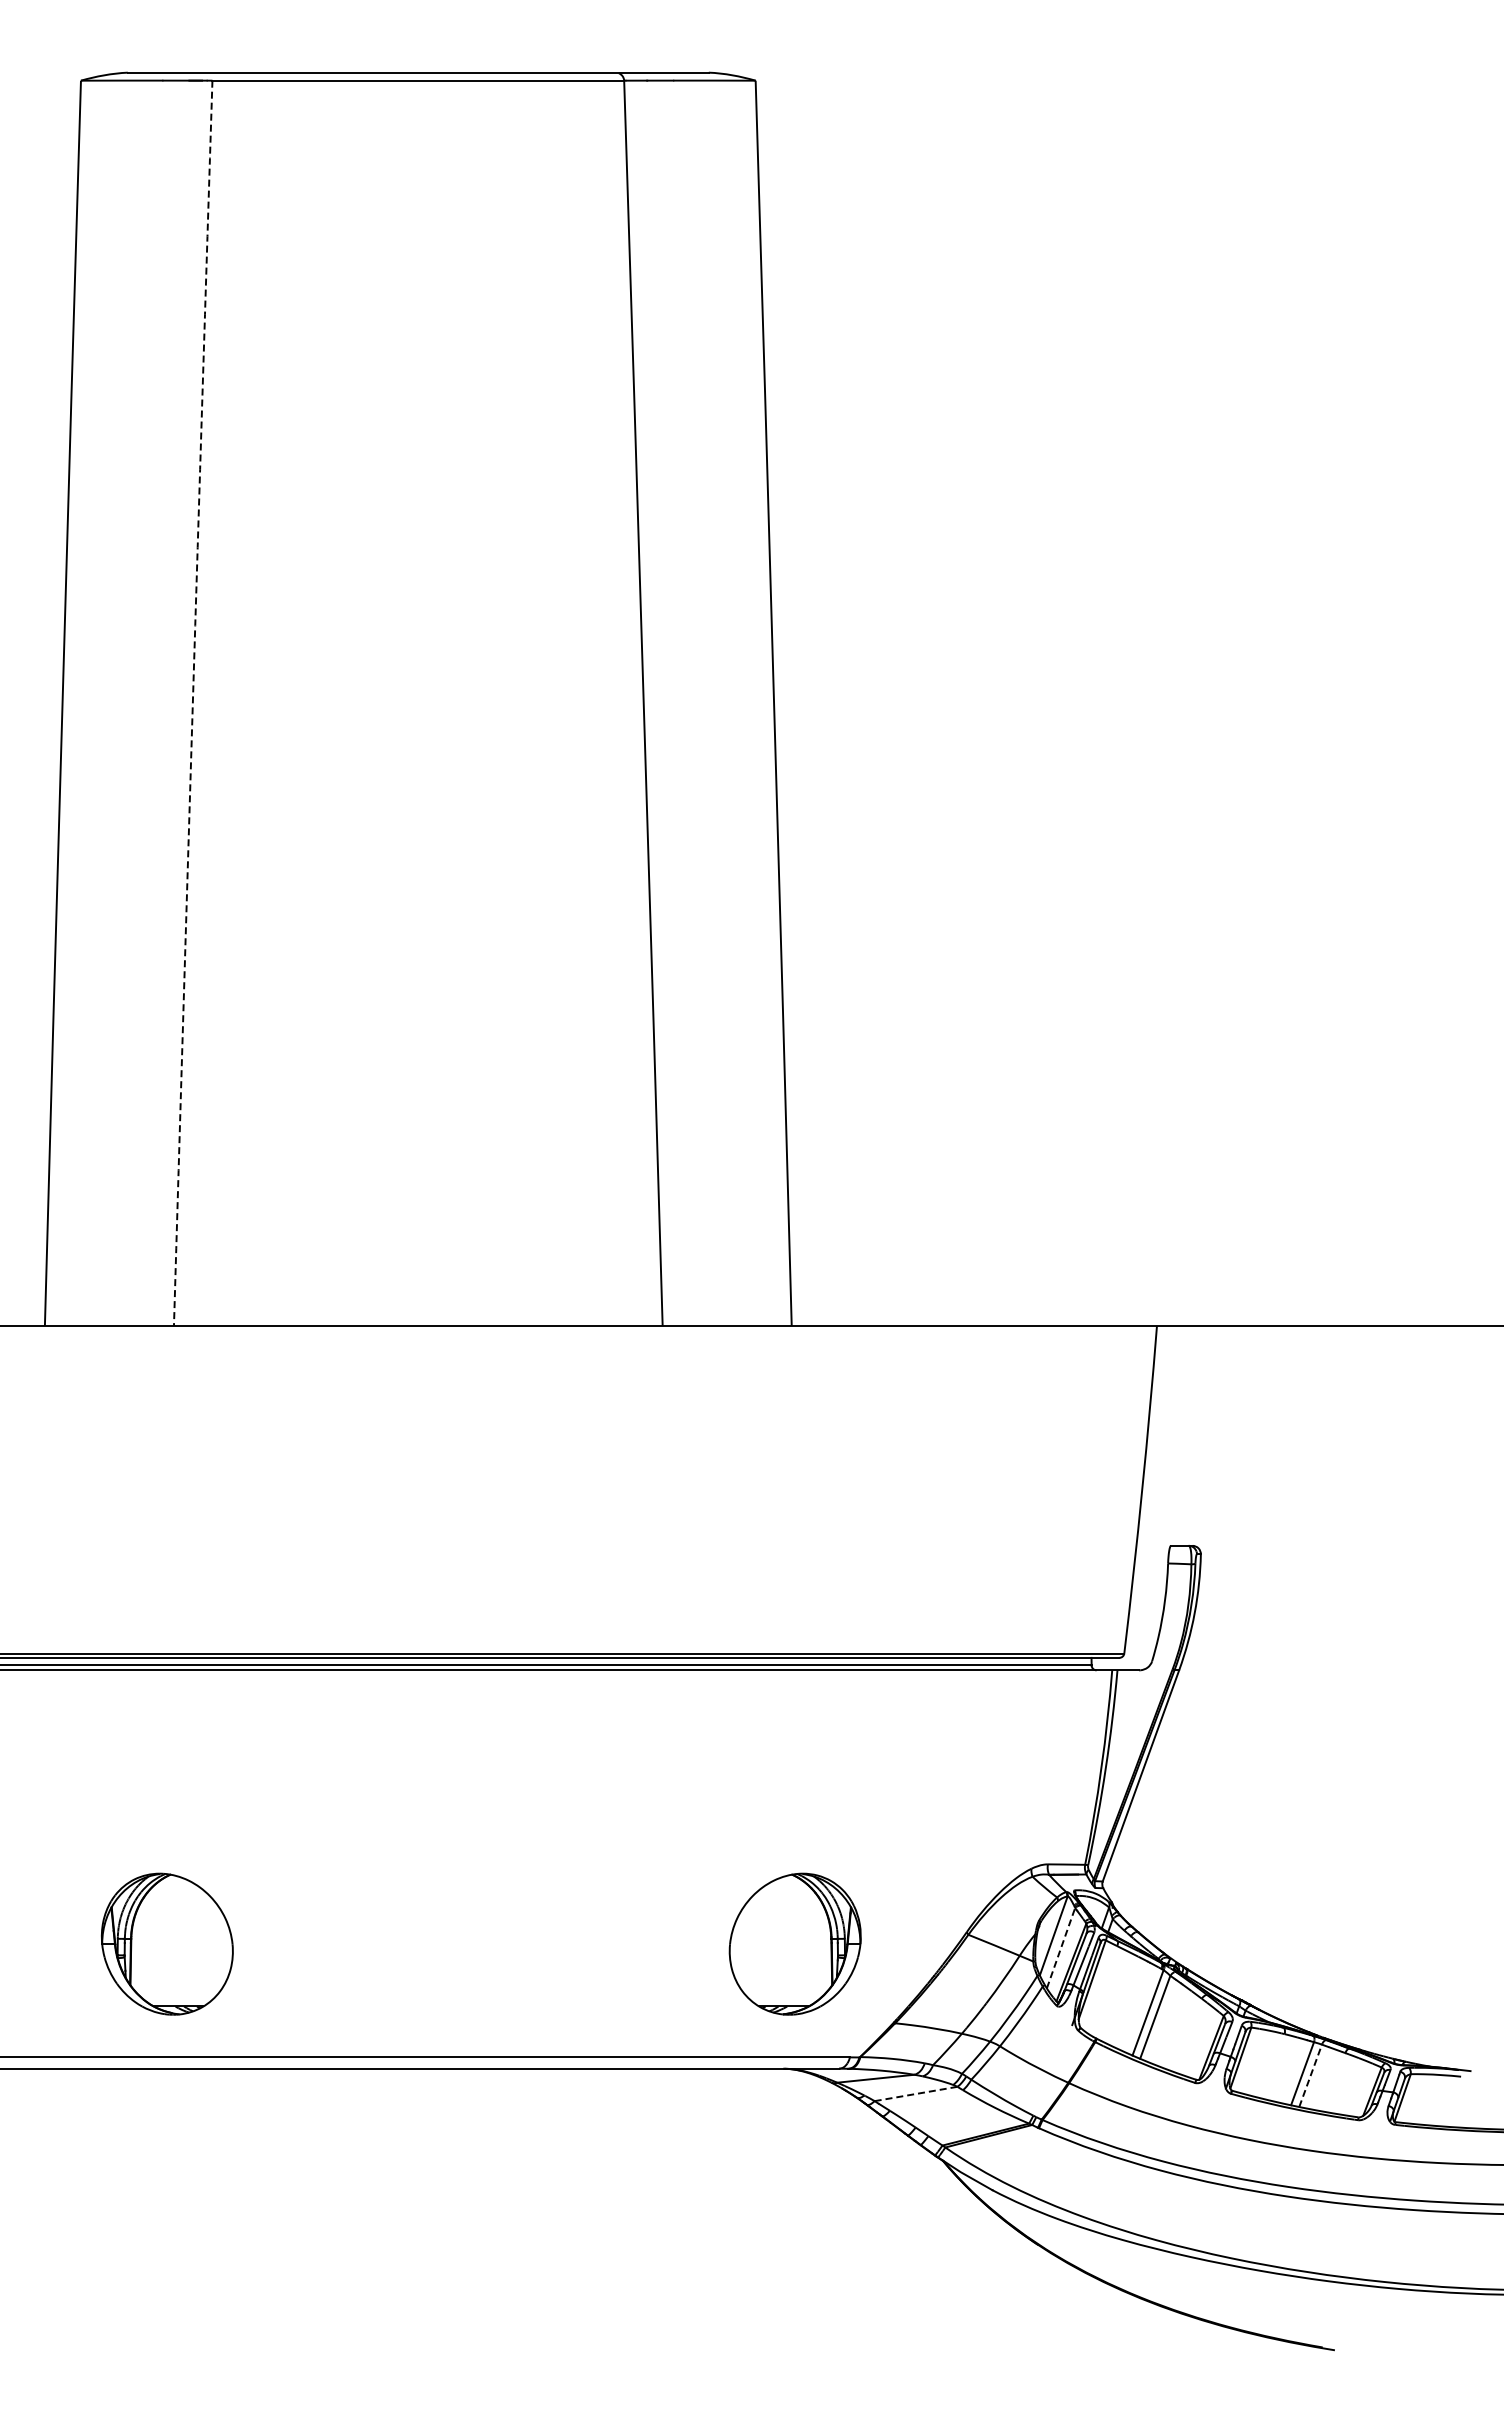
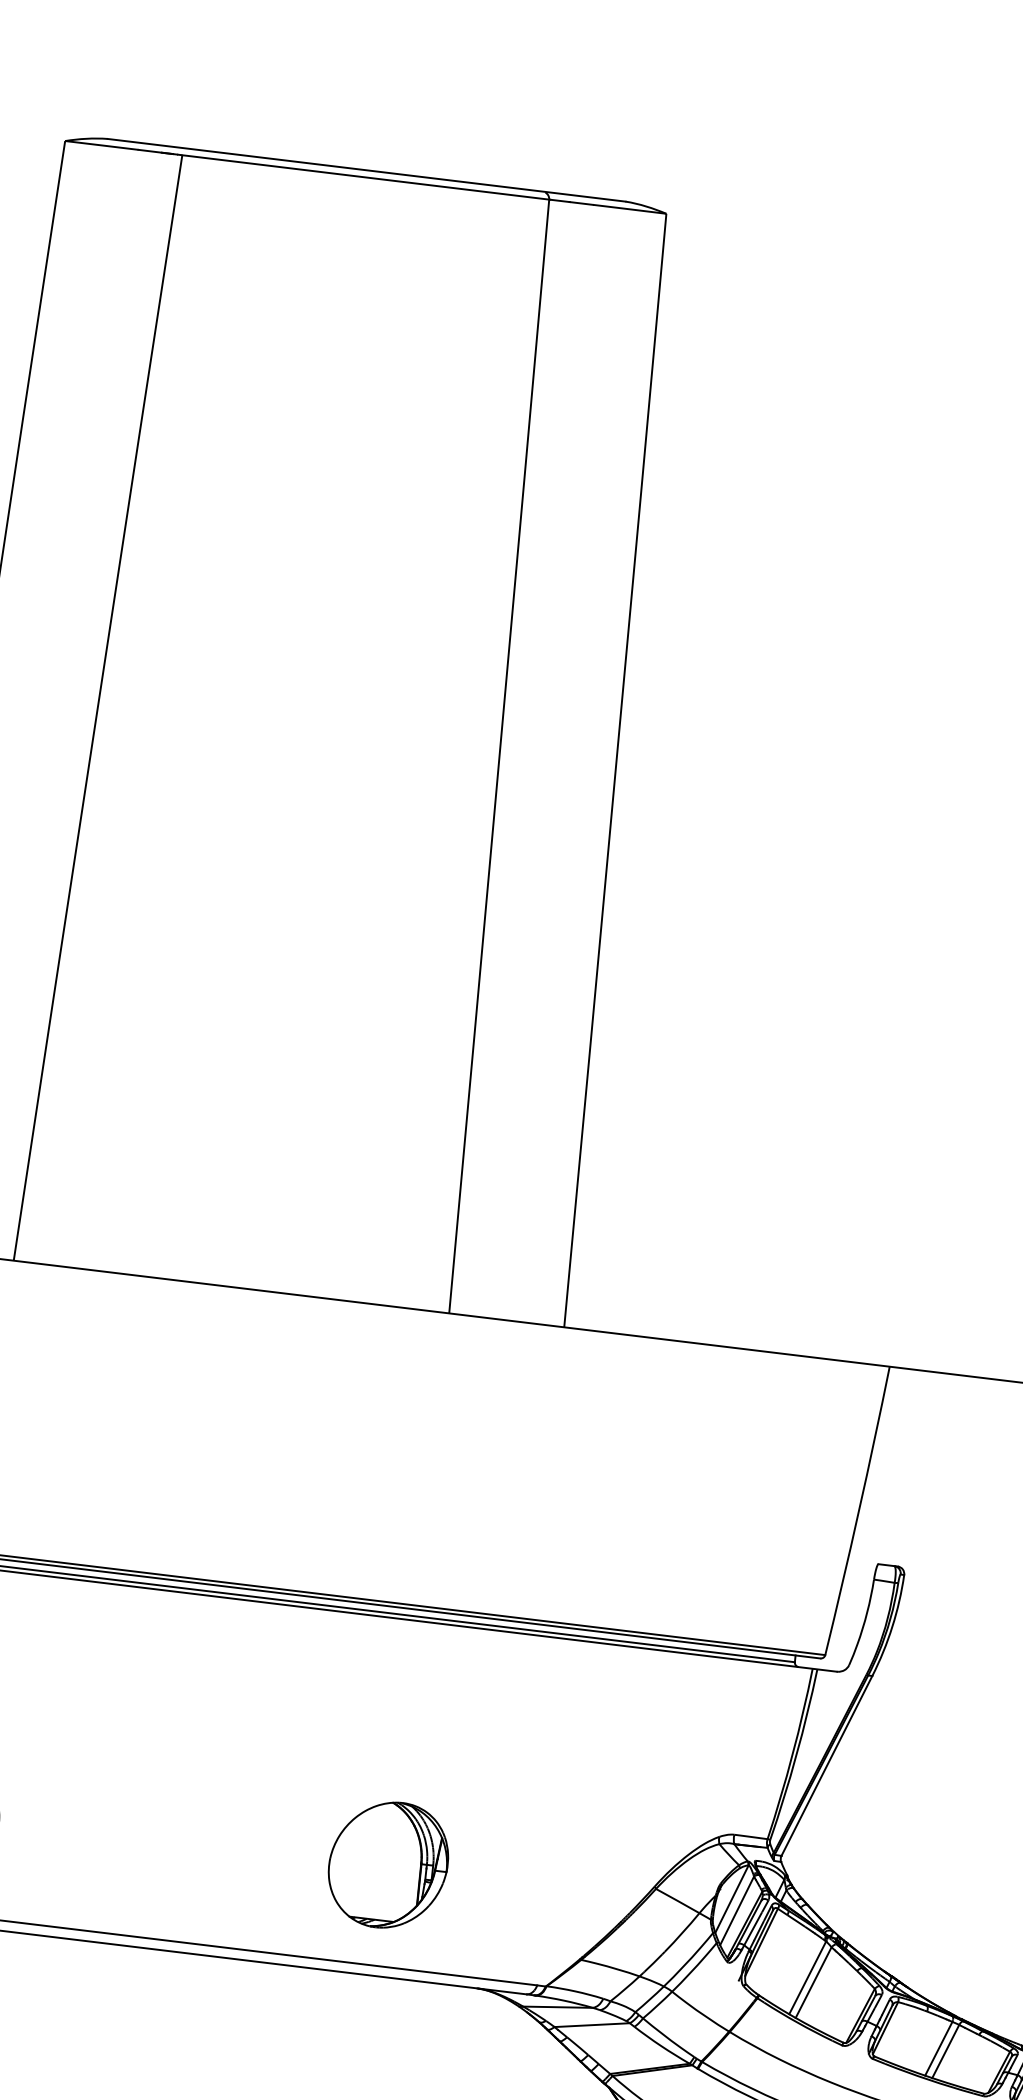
arc: (192, 703) -> (97, 708), dashed -> solid
part: (794, 1943) -> (387, 1864), moved
line: (1061, 1948) -> (737, 1911), dashed -> solid
line: (1310, 2075) -> (945, 2051), dashed -> solid
line: (916, 2093) -> (592, 2024), dashed -> solid

